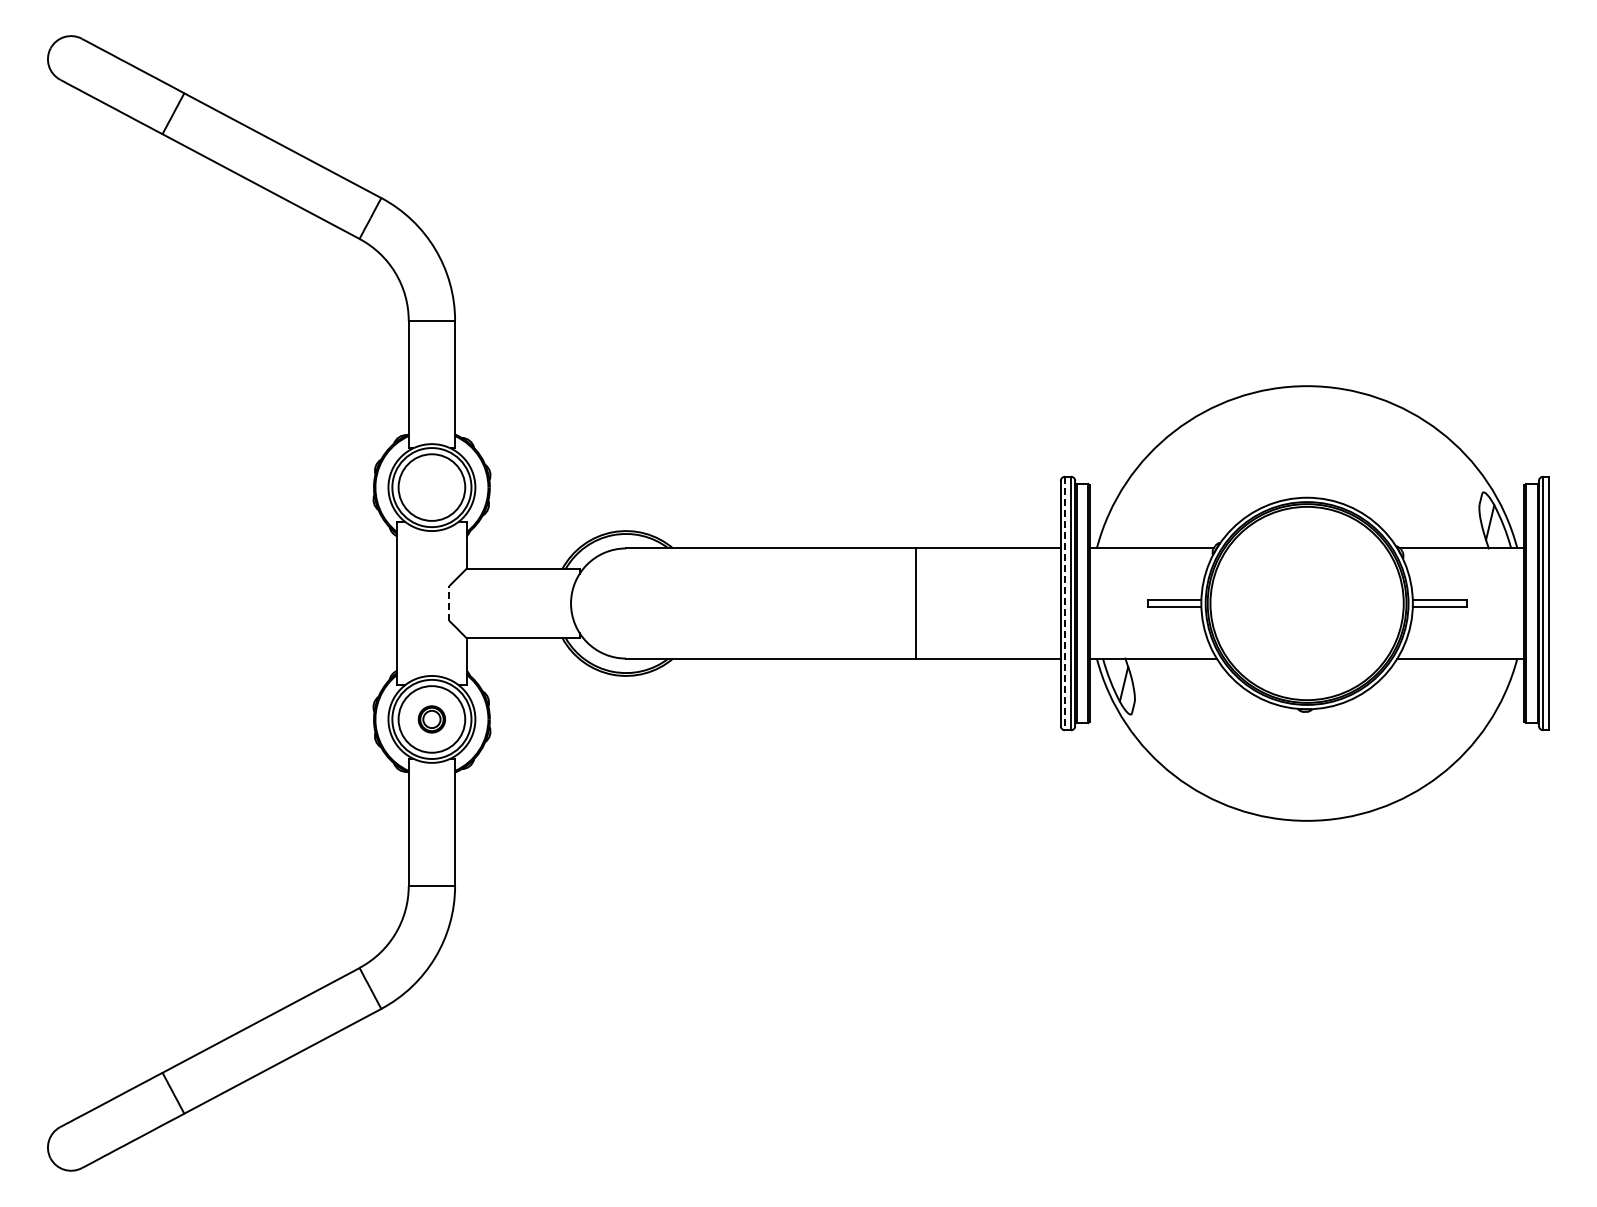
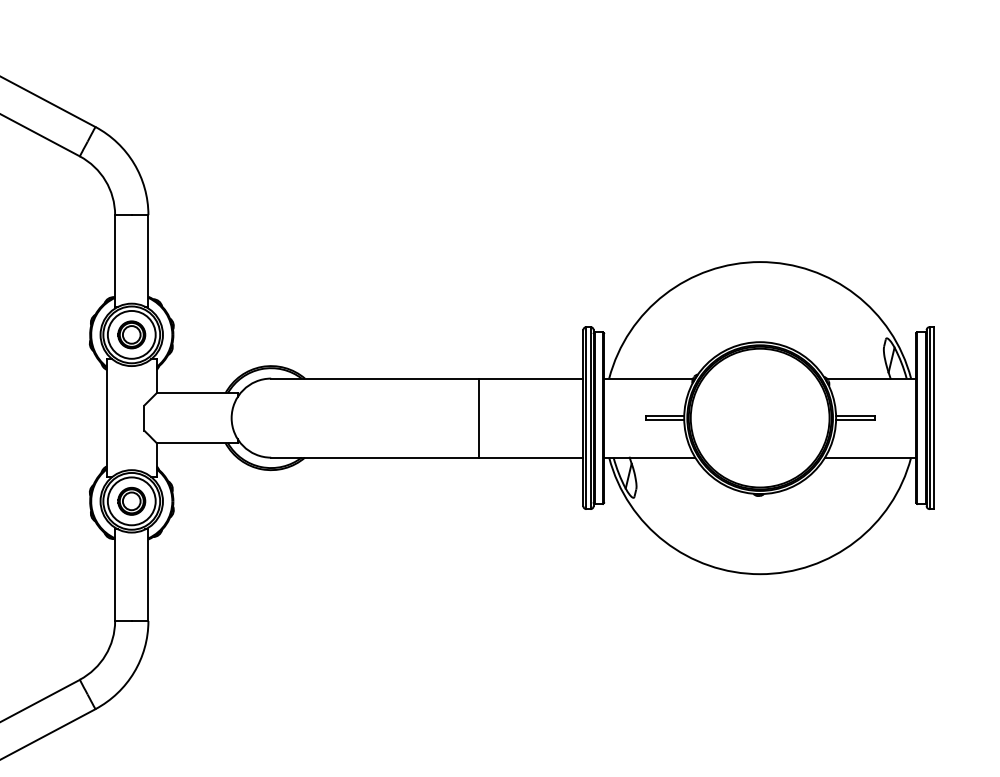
part: (431, 487) -> (131, 334), added
line: (449, 603) -> (144, 418), dashed -> solid
line: (1065, 603) -> (586, 418), dashed -> solid
part: (431, 719) -> (131, 501), size x1.43

